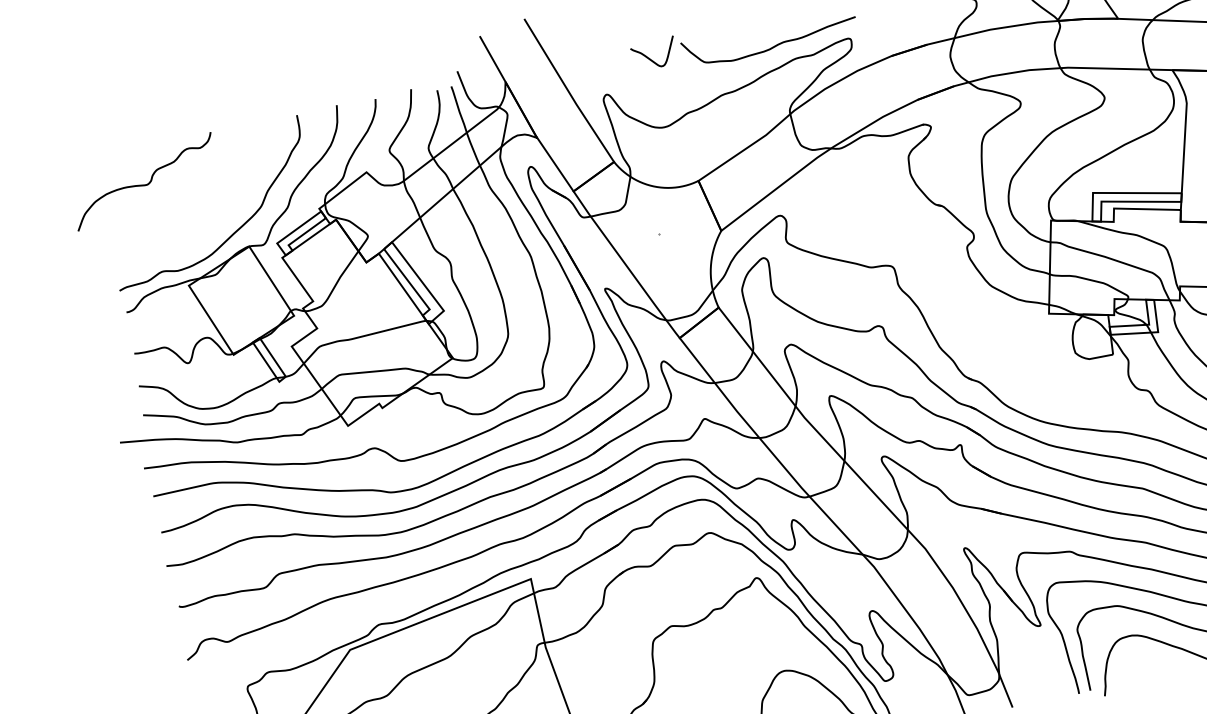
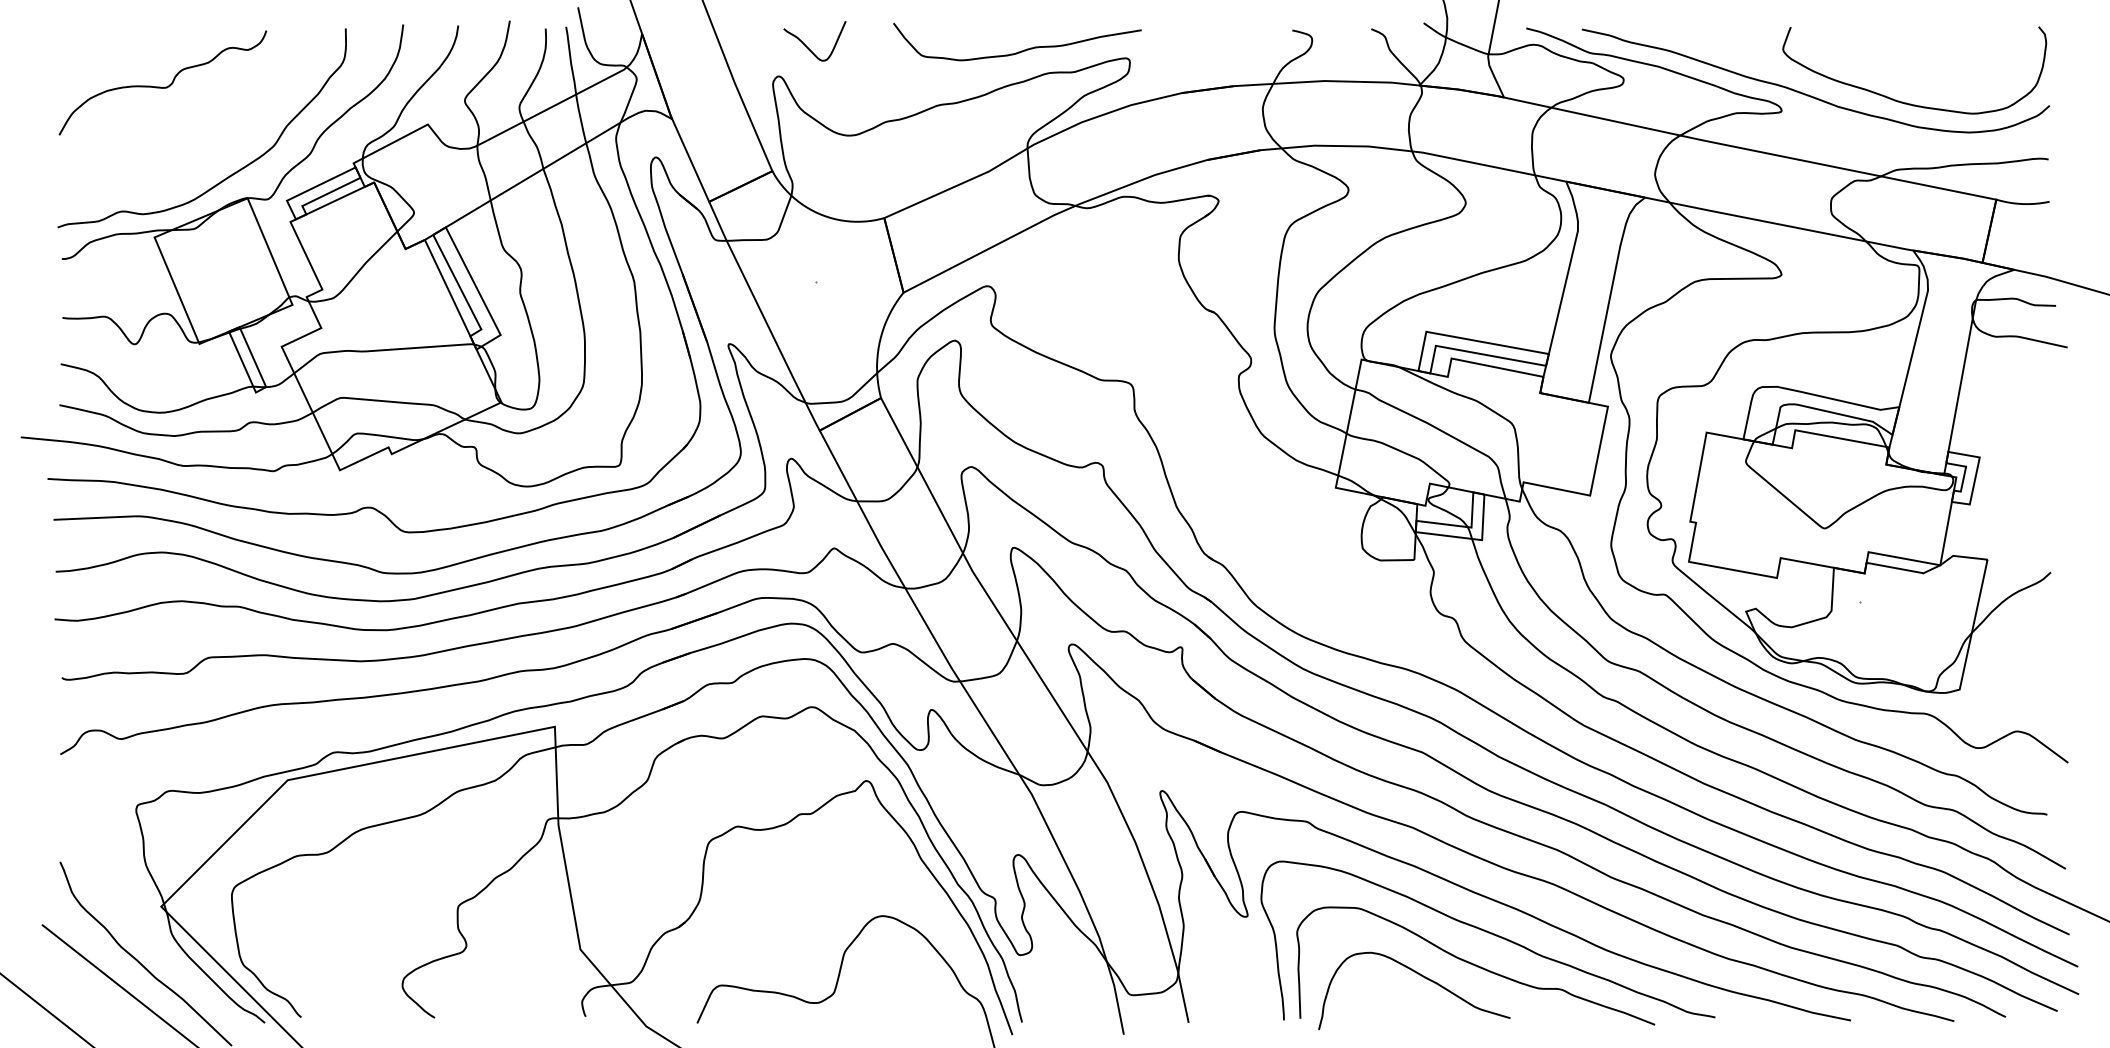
curve: (650, 58) -> (808, 47), moved
curve: (144, 184) -> (161, 86), moved

